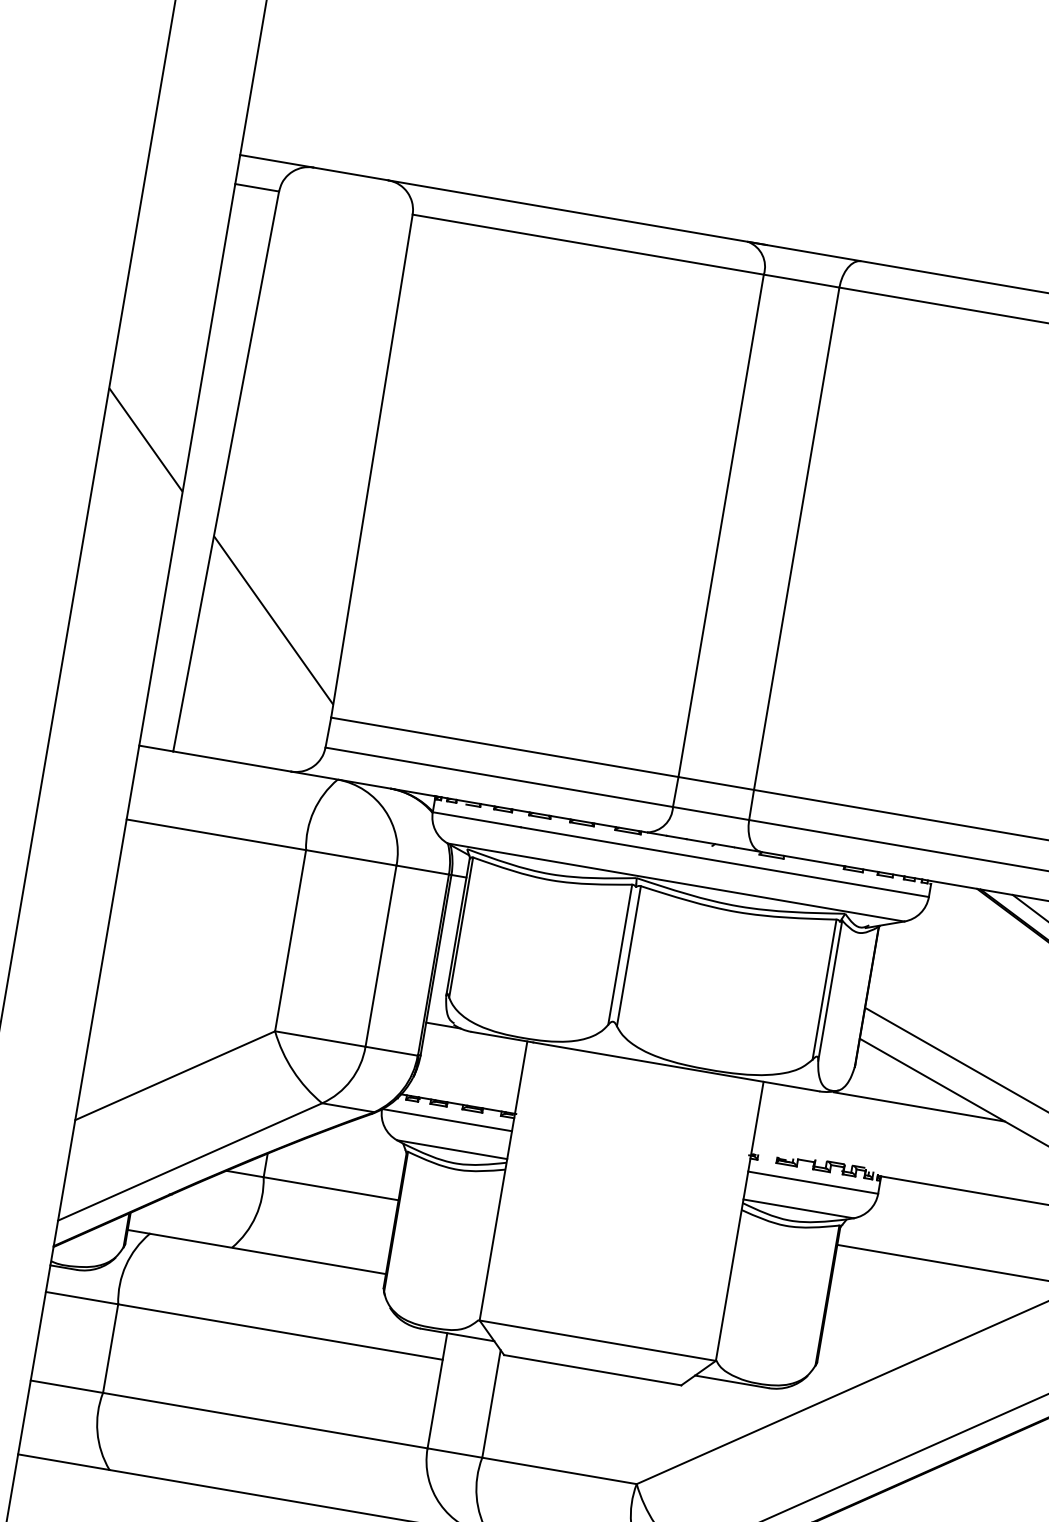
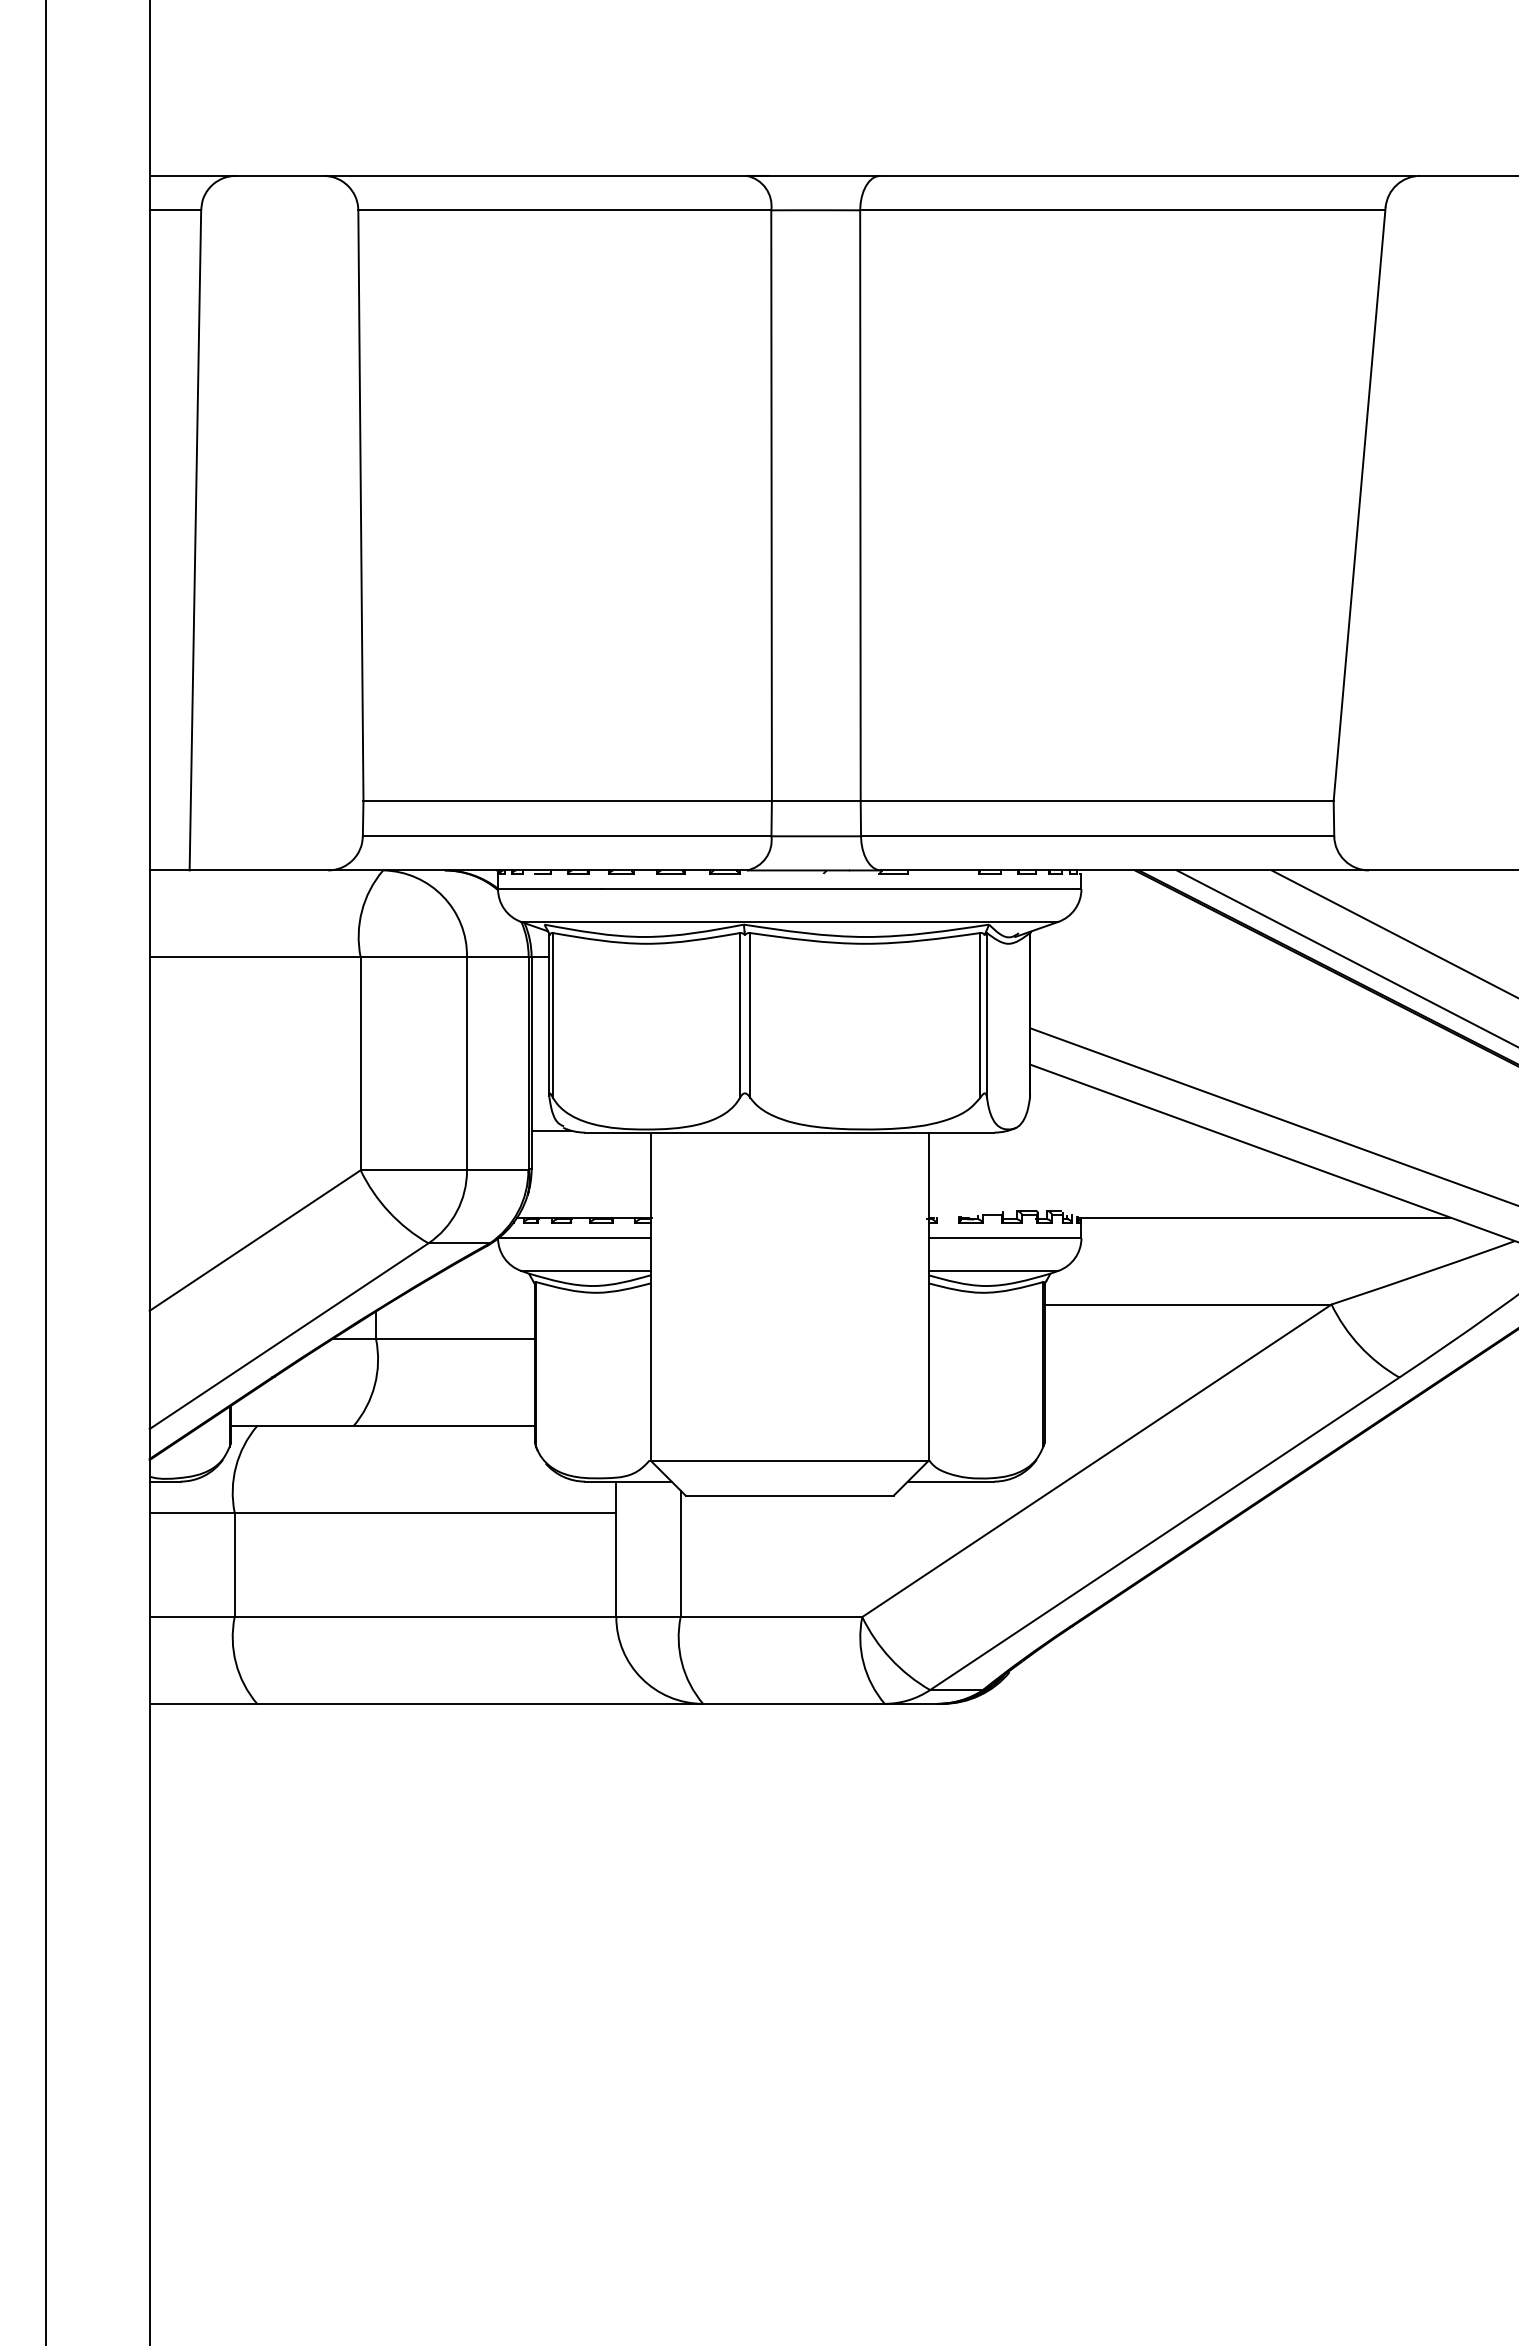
hatch: (145, 439) -> (97, 519), removed
hatch: (273, 619) -> (278, 700), removed
line: (919, 1106) -> (1111, 1130), removed

